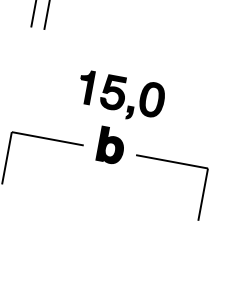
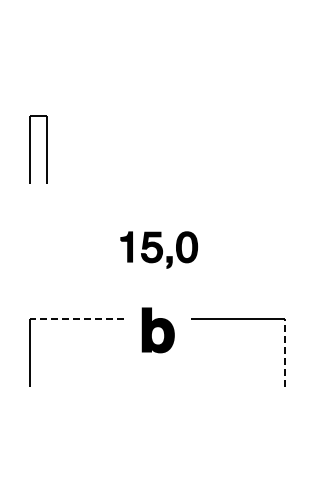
part: (121, 96) -> (159, 249), size x0.7
line: (47, 138) -> (76, 319), solid -> dashed
part: (110, 145) -> (157, 330), moved
line: (202, 194) -> (284, 353), solid -> dashed

